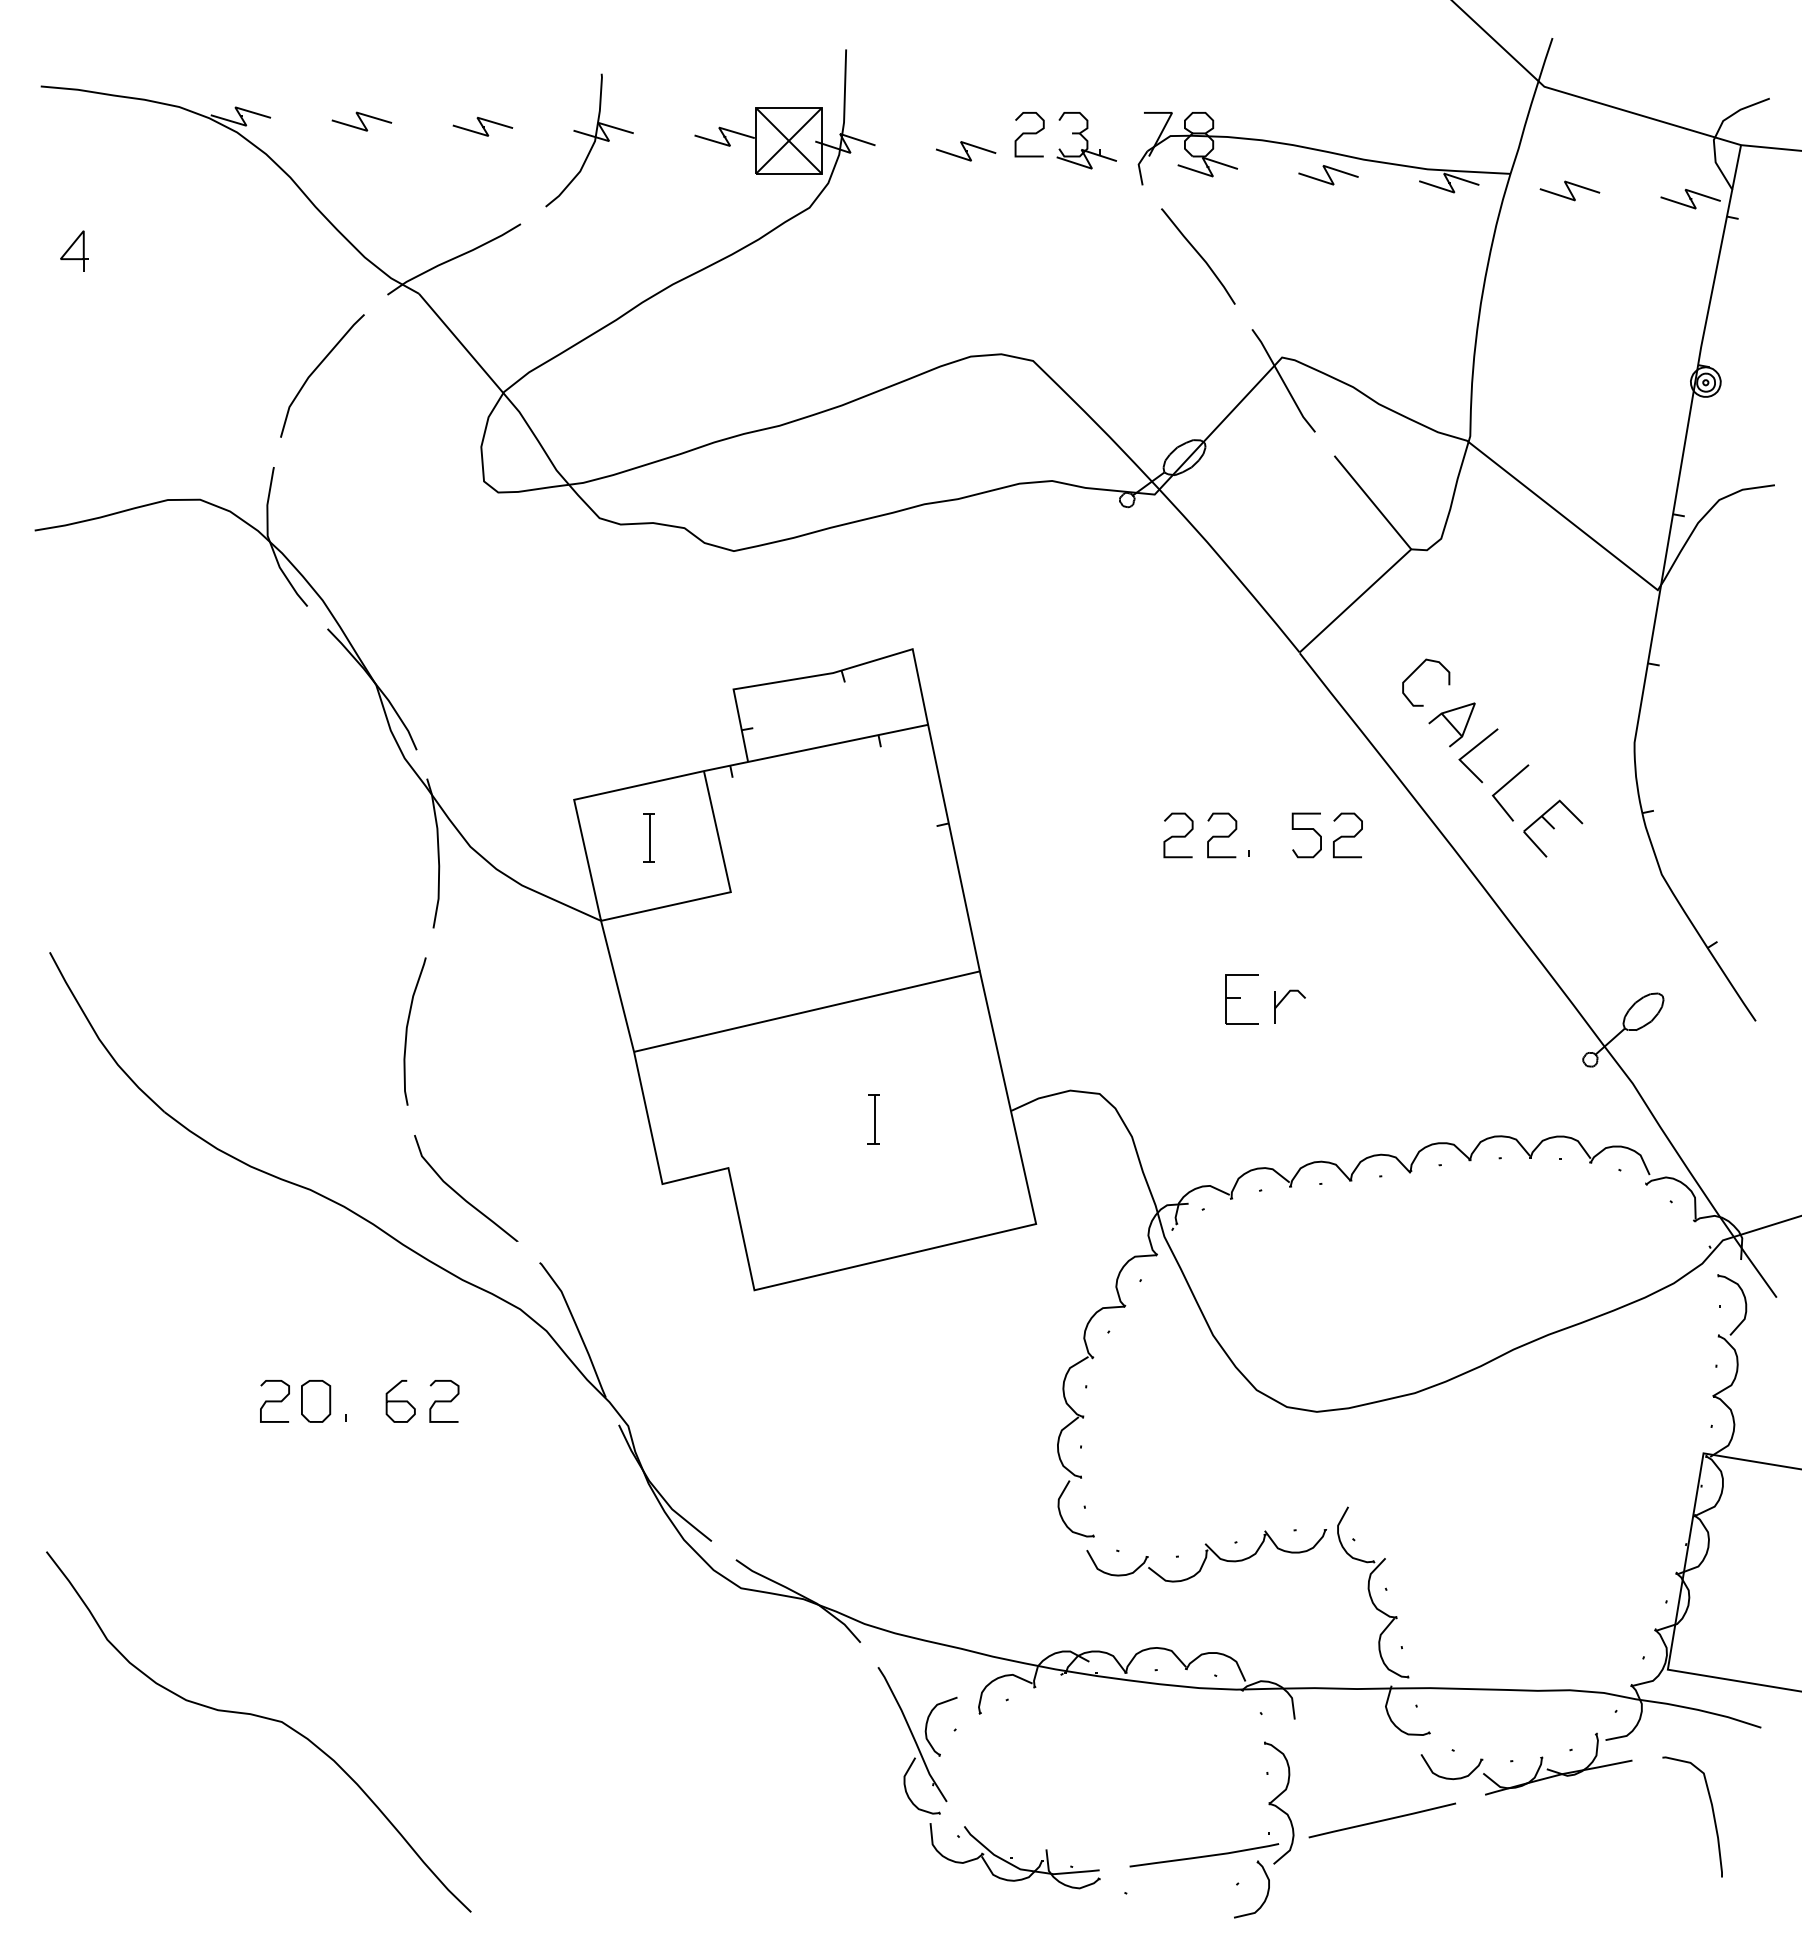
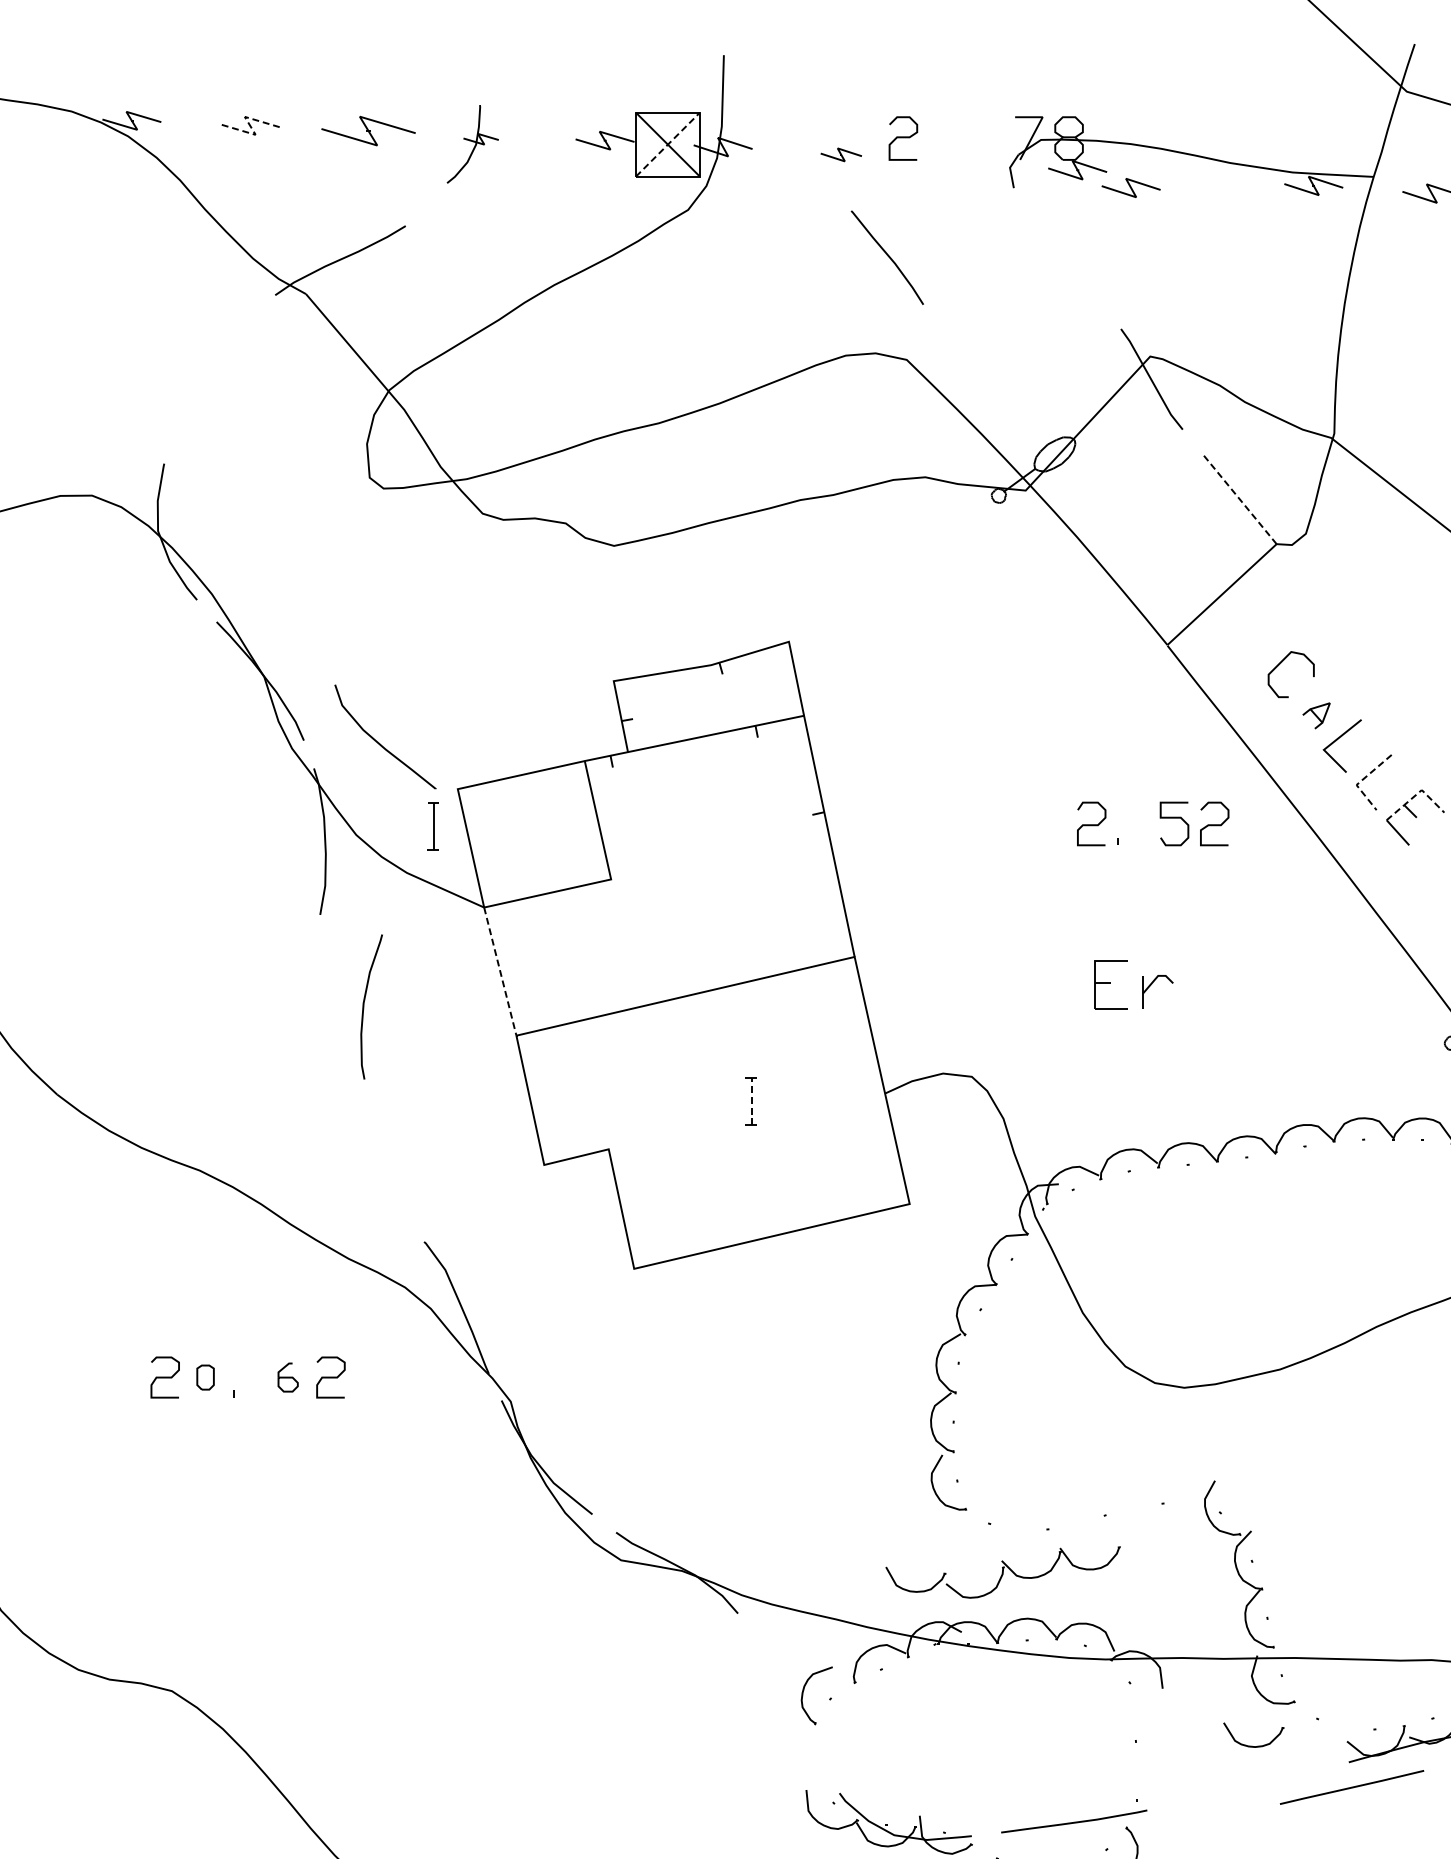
line: (361, 121) -> (249, 125), solid -> dashed
part: (482, 126) -> (368, 130), size x1.6
part: (589, 140) -> (472, 144), size x0.6
line: (788, 140) -> (667, 144), solid -> dashed
part: (1086, 140) -> (958, 144), removed
part: (966, 151) -> (841, 155), size x0.7
line: (1328, 175) -> (1131, 188), moved
curve: (1198, 255) -> (887, 256), moved
curve: (316, 369) -> (205, 368), removed
line: (1372, 502) -> (1238, 498), solid -> dashed
part: (1451, 724) -> (1315, 715), size x0.6
line: (1498, 791) -> (1361, 781), solid -> dashed
line: (1554, 805) -> (1416, 794), solid -> dashed
curve: (1178, 835) -> (1048, 824), removed
part: (648, 837) -> (432, 825), moved
line: (617, 986) -> (500, 971), solid -> dashed
curve: (407, 1031) -> (364, 1006), moved
line: (874, 1118) -> (751, 1100), solid -> dashed
curve: (460, 1194) -> (379, 742), moved
part: (316, 1401) -> (205, 1377), size x0.6
part: (400, 1401) -> (287, 1377), size x0.7
part: (1206, 1555) -> (1002, 1572), moved
part: (912, 1740) -> (788, 1709), removed
part: (1448, 1777) -> (1250, 1745), moved
part: (1279, 1802) -> (1147, 1769), removed
line: (1381, 1820) -> (1351, 1787), moved

